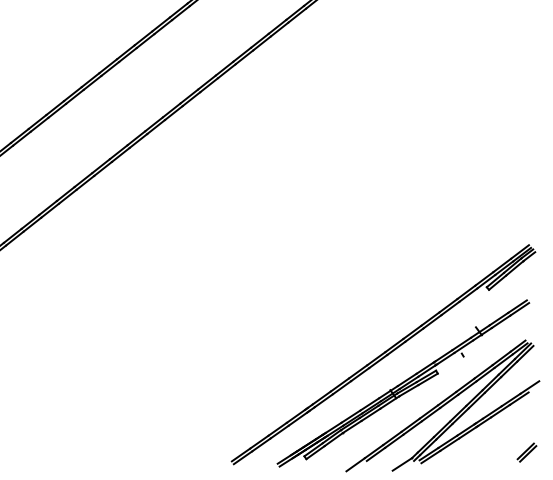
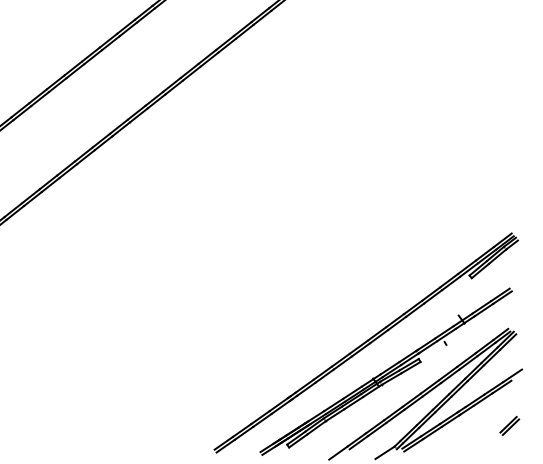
part: (526, 452) -> (509, 425), moved

